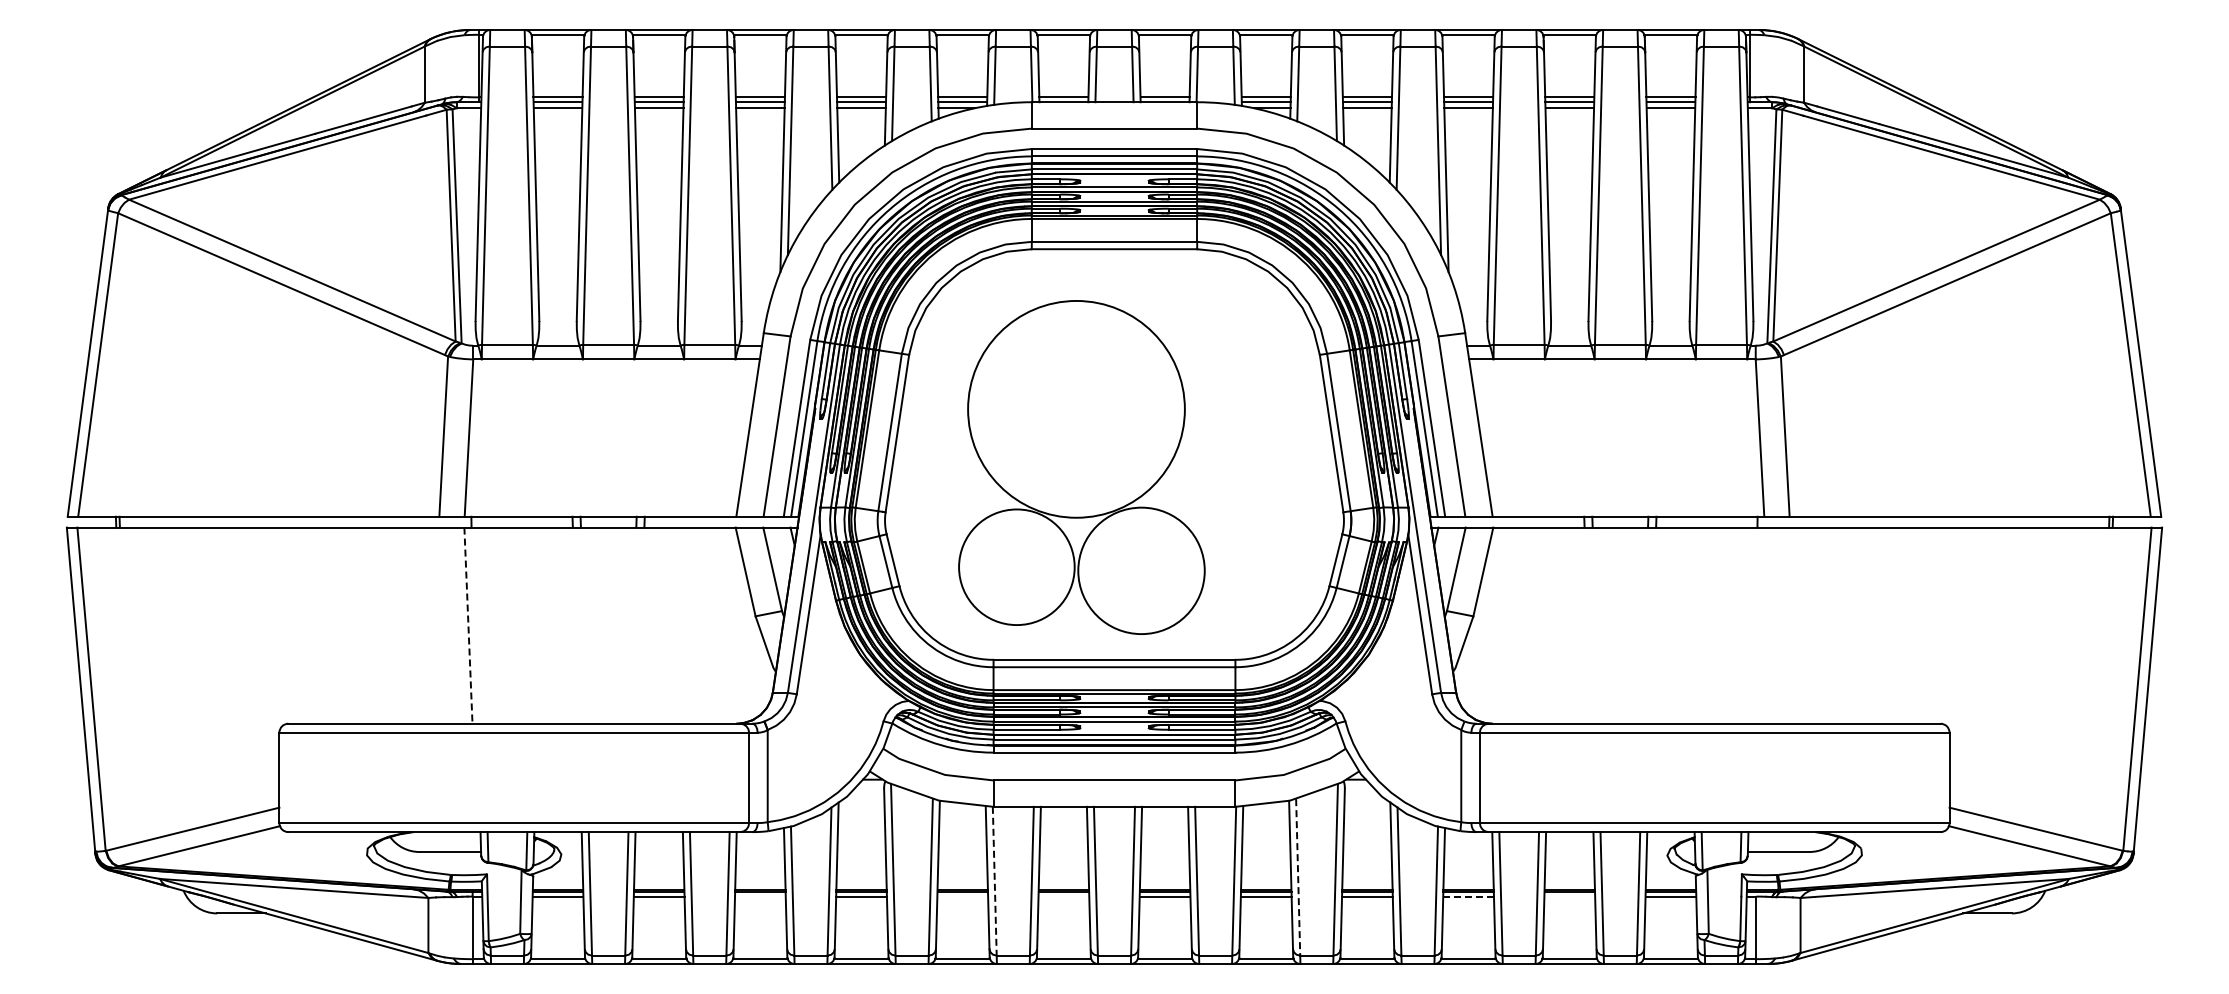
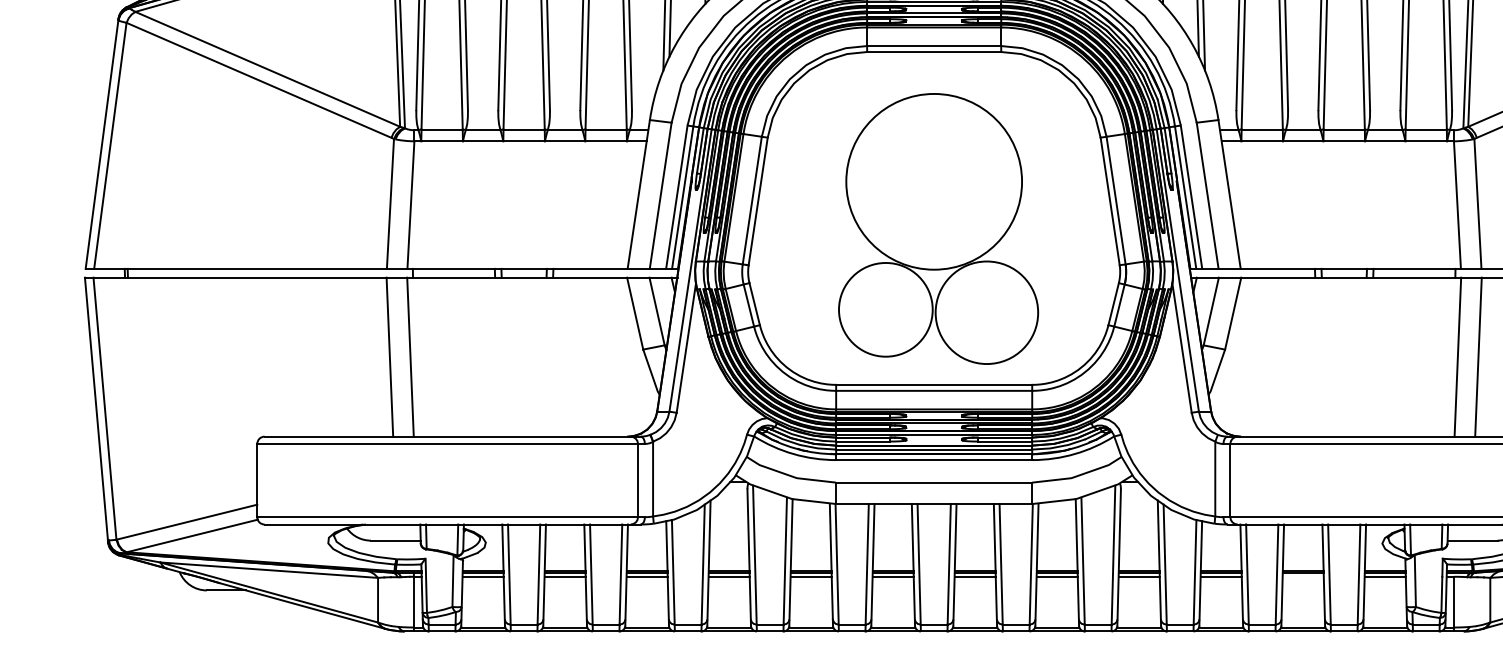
part: (1081, 467) -> (938, 228), moved
line: (442, 625) -> (389, 357), added
line: (1760, 625) -> (1457, 357), added
line: (1785, 625) -> (1478, 357), added
line: (468, 626) -> (410, 357), dashed -> solid
line: (1298, 877) -> (1083, 561), dashed -> solid
line: (994, 881) -> (836, 564), dashed -> solid
line: (760, 896) -> (647, 576), added
line: (962, 896) -> (810, 576), added
line: (1063, 896) -> (892, 576), added
line: (1469, 896) -> (1221, 576), dashed -> solid

